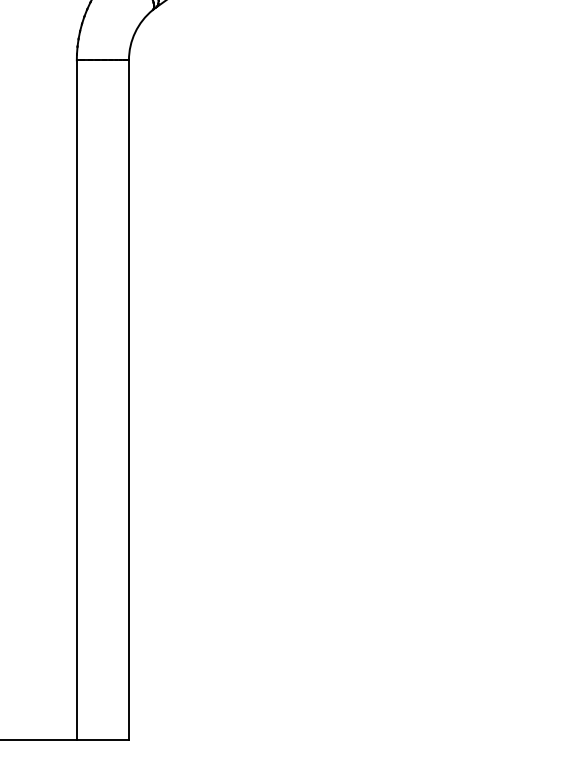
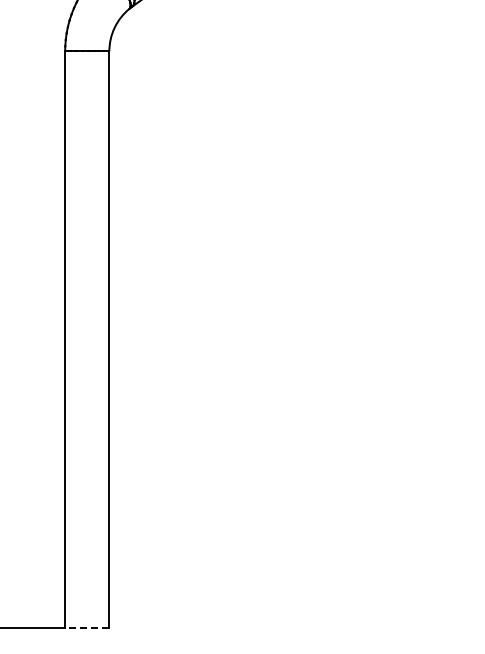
line: (101, 739) -> (86, 627), solid -> dashed

